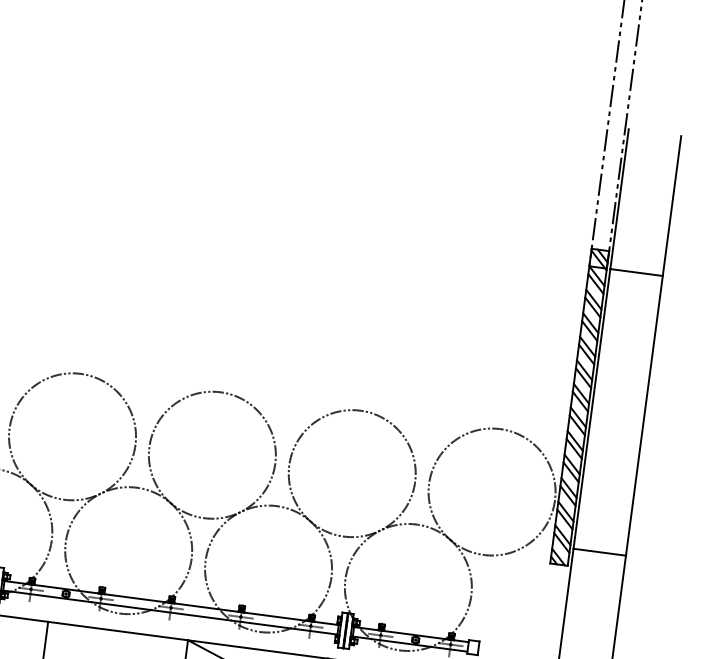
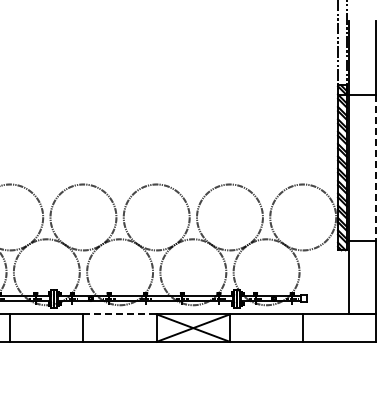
line: (644, 416) -> (376, 168), solid -> dashed
line: (118, 631) -> (120, 314), solid -> dashed

